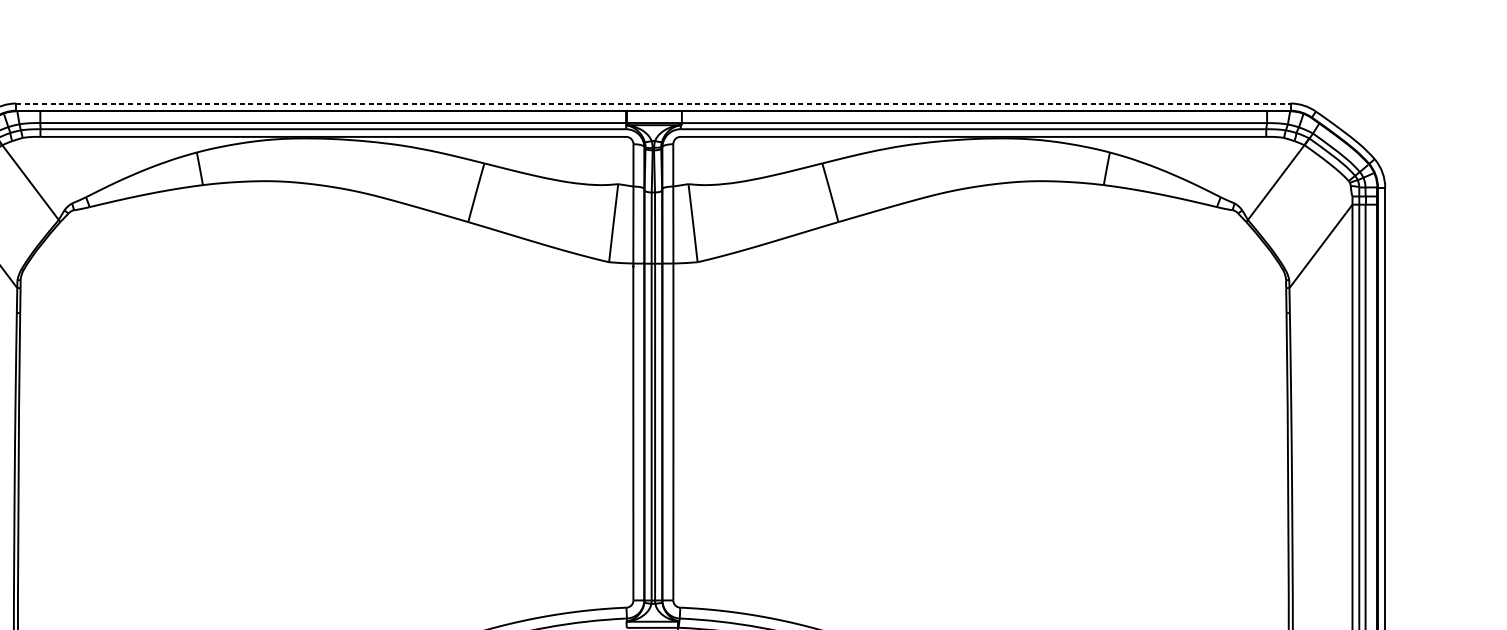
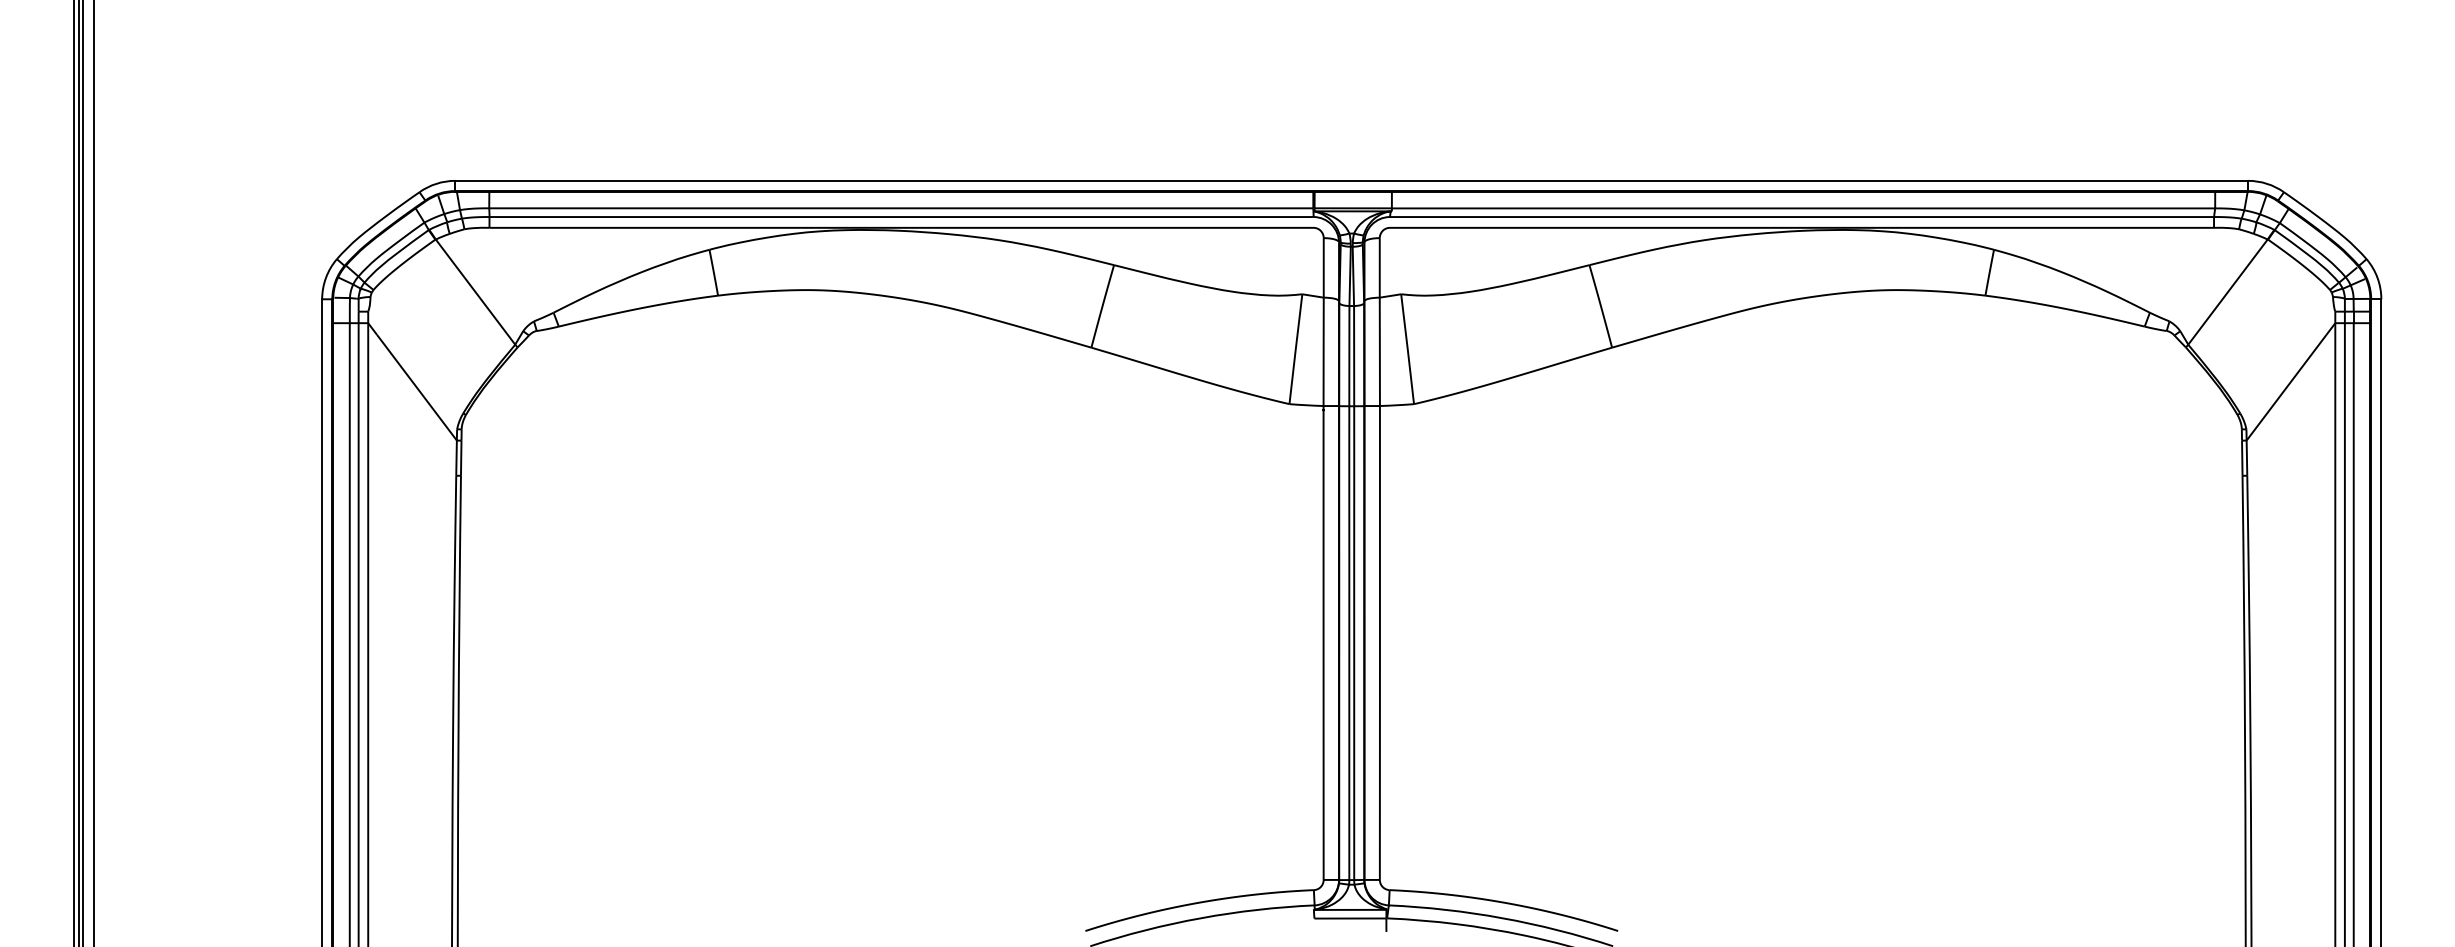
line: (653, 103) -> (1352, 180), dashed -> solid

